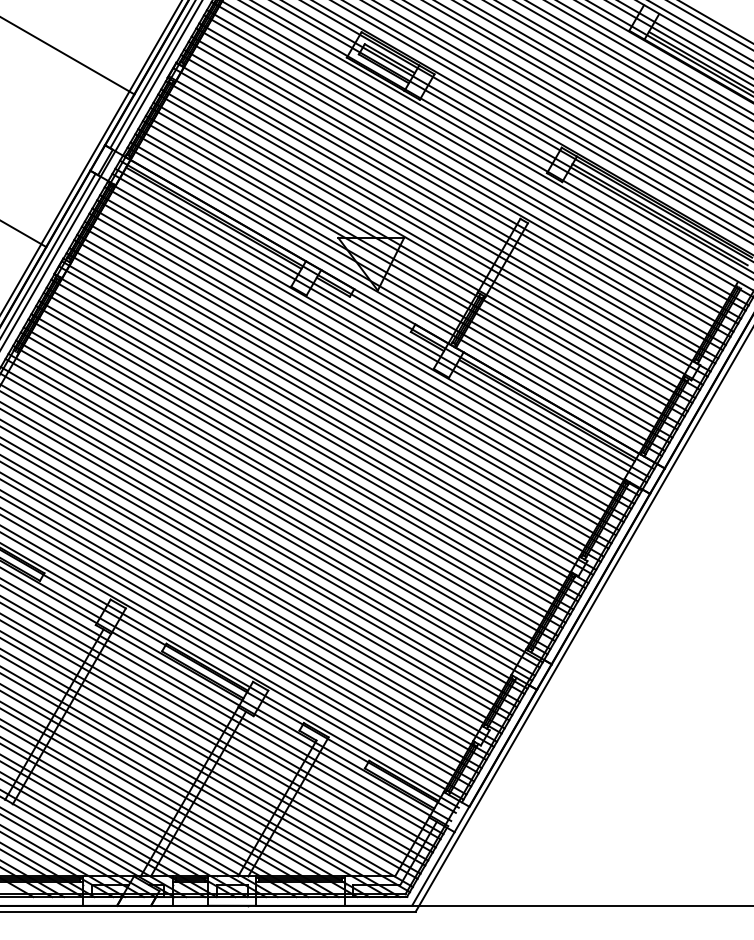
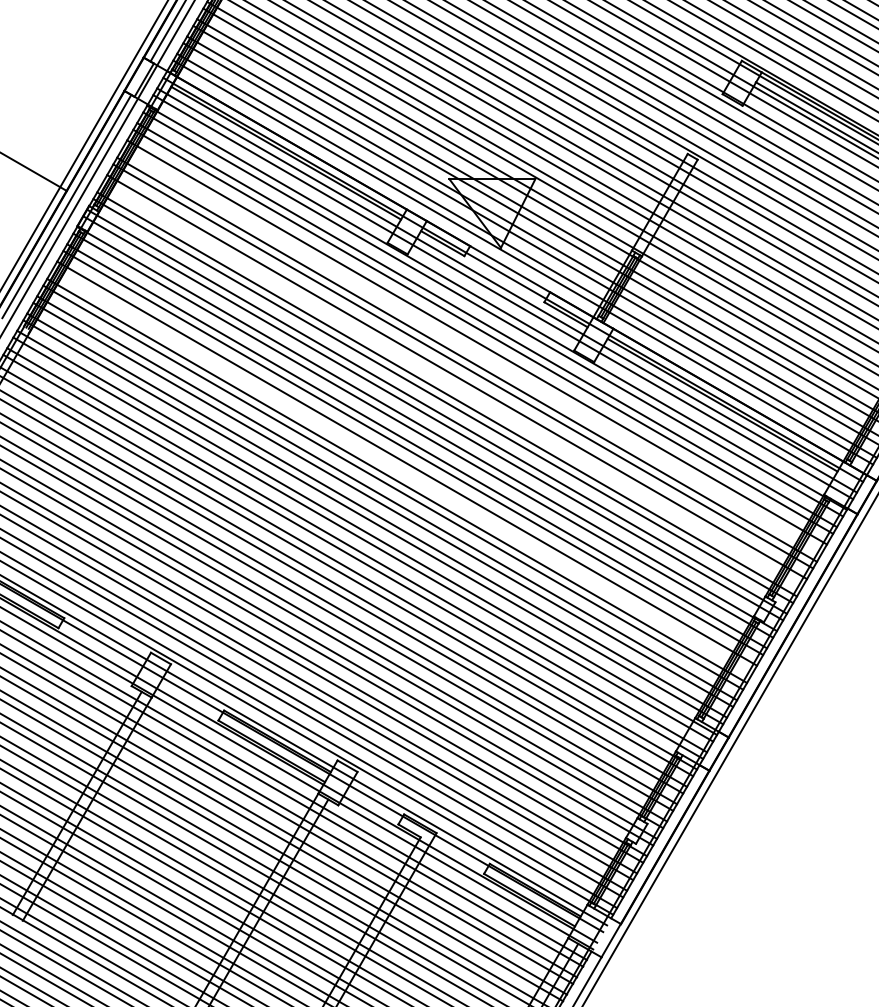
line: (356, 367) -> (473, 348), removed
line: (341, 394) -> (453, 384), removed
line: (303, 460) -> (403, 470), removed

